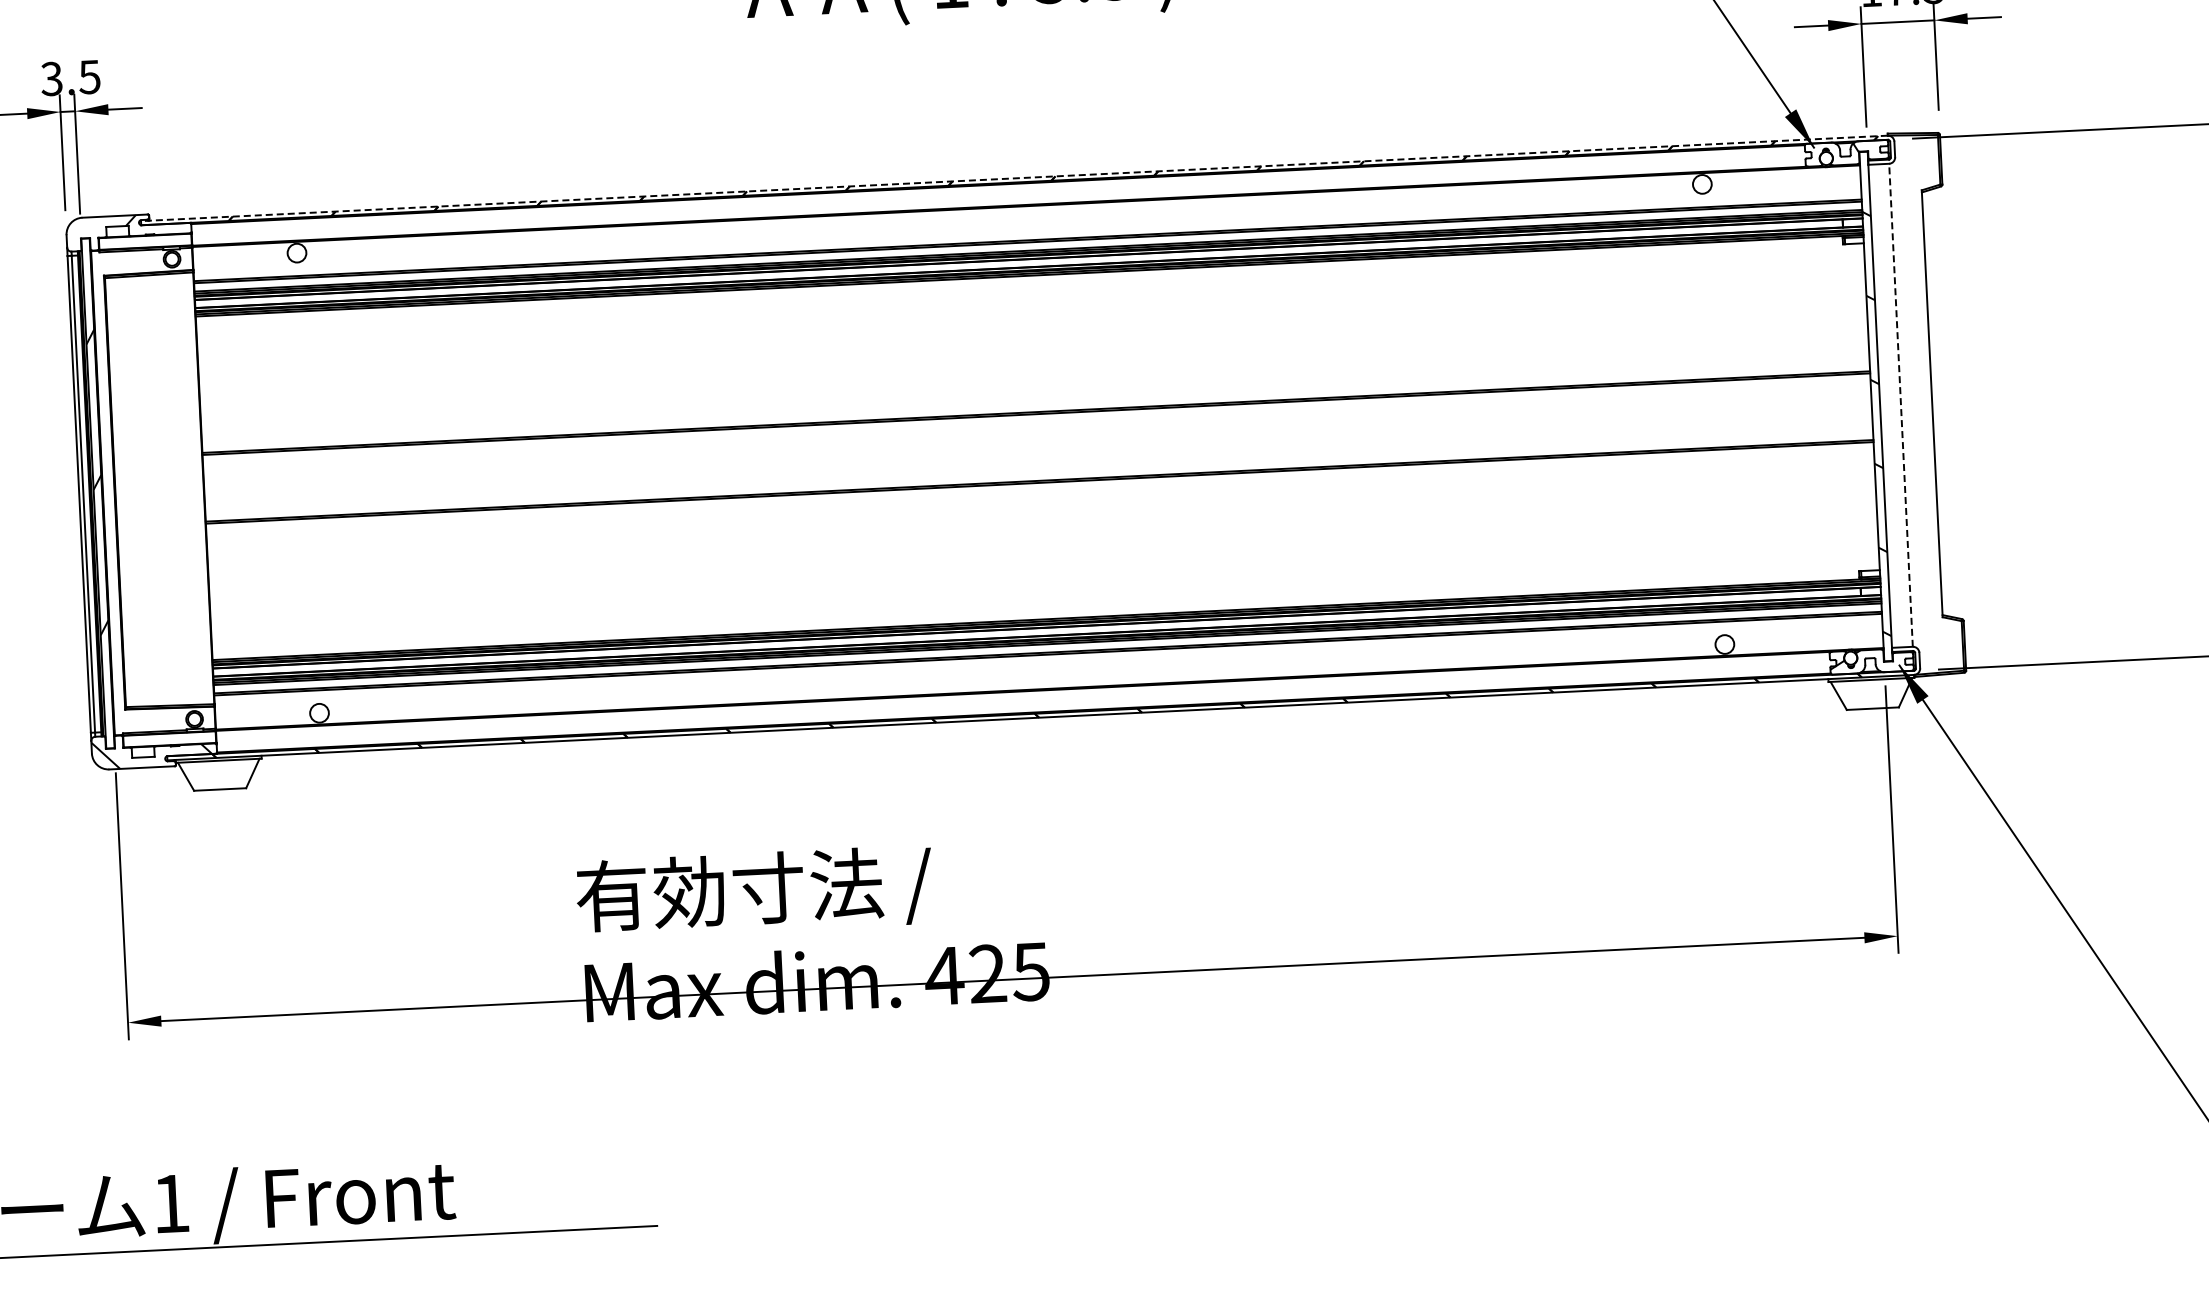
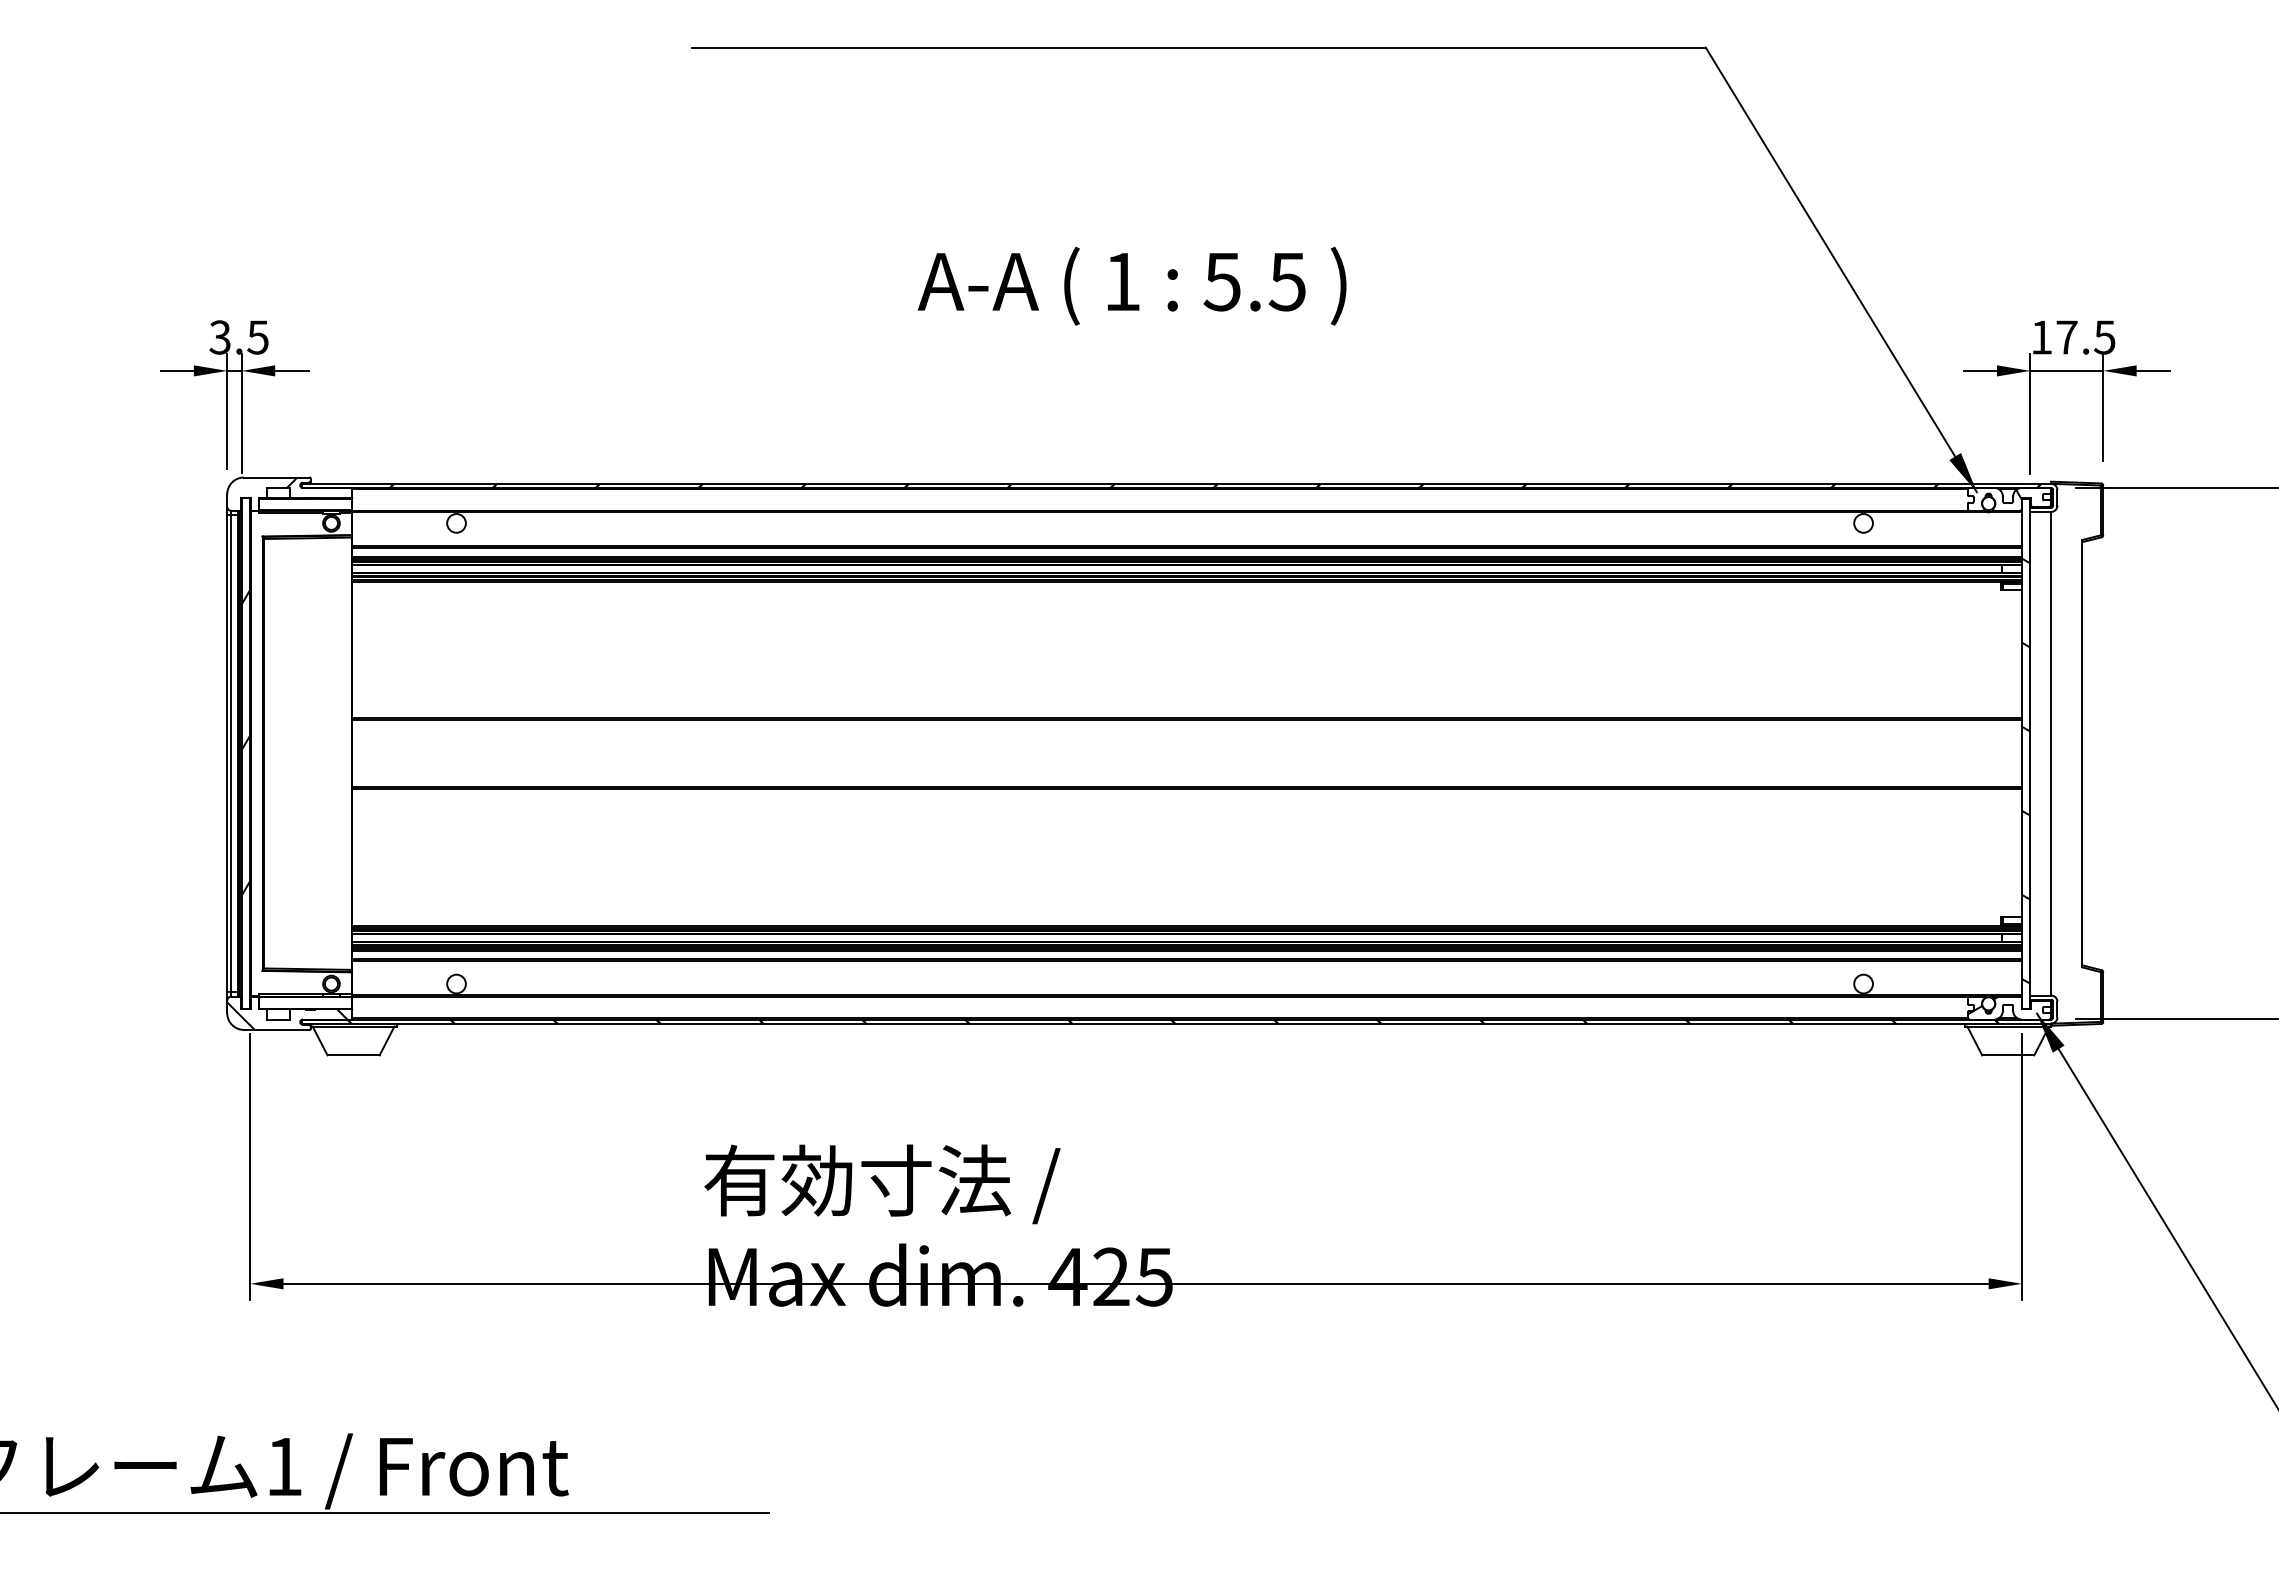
line: (1014, 178) -> (1176, 483), dashed -> solid
line: (1901, 405) -> (2051, 753), dashed -> solid

